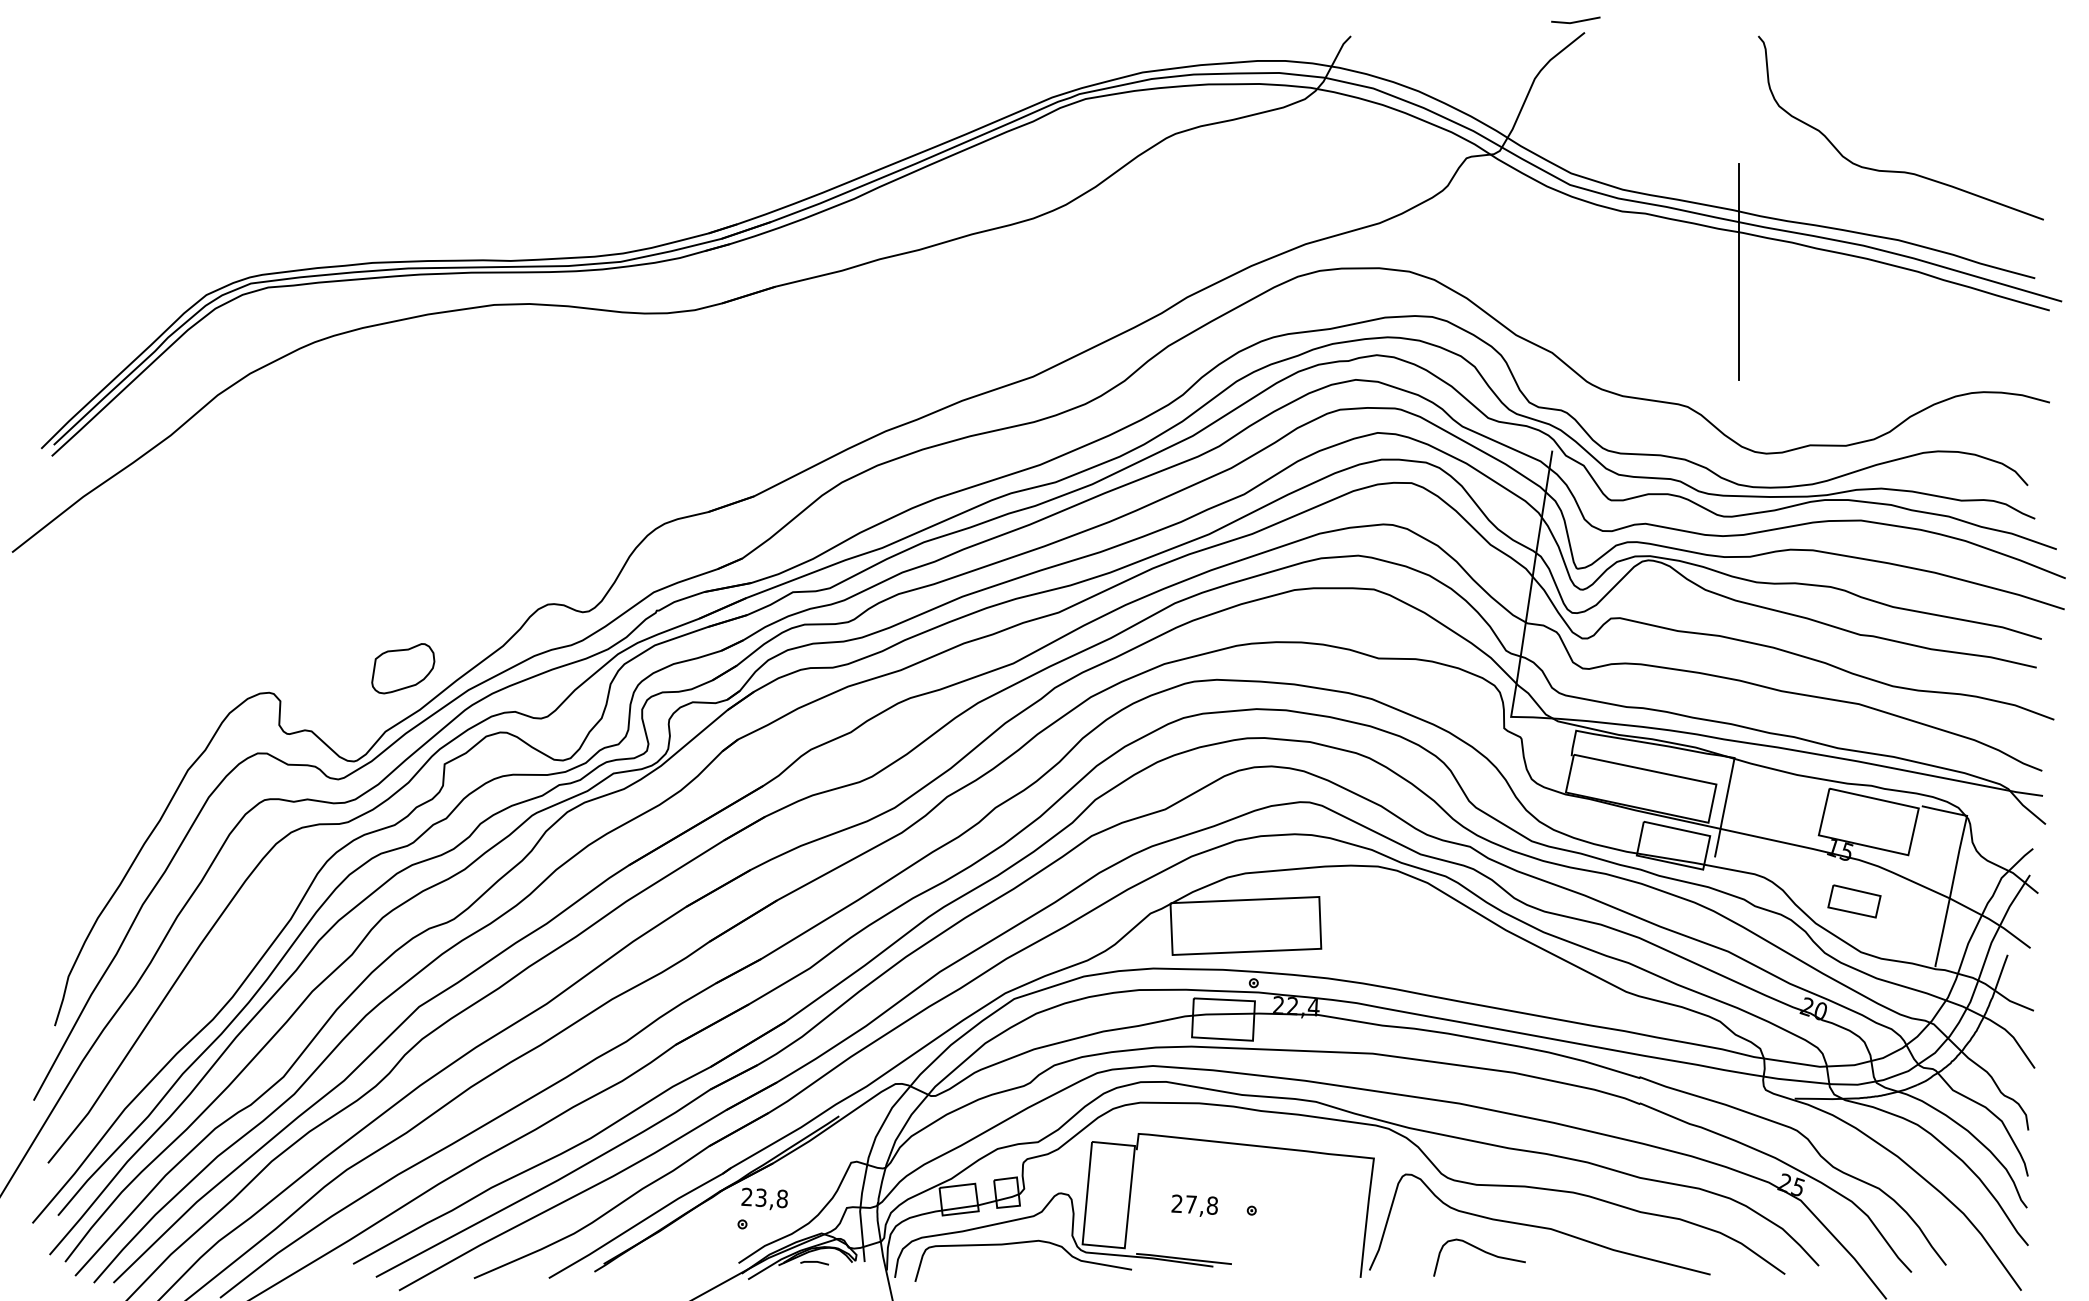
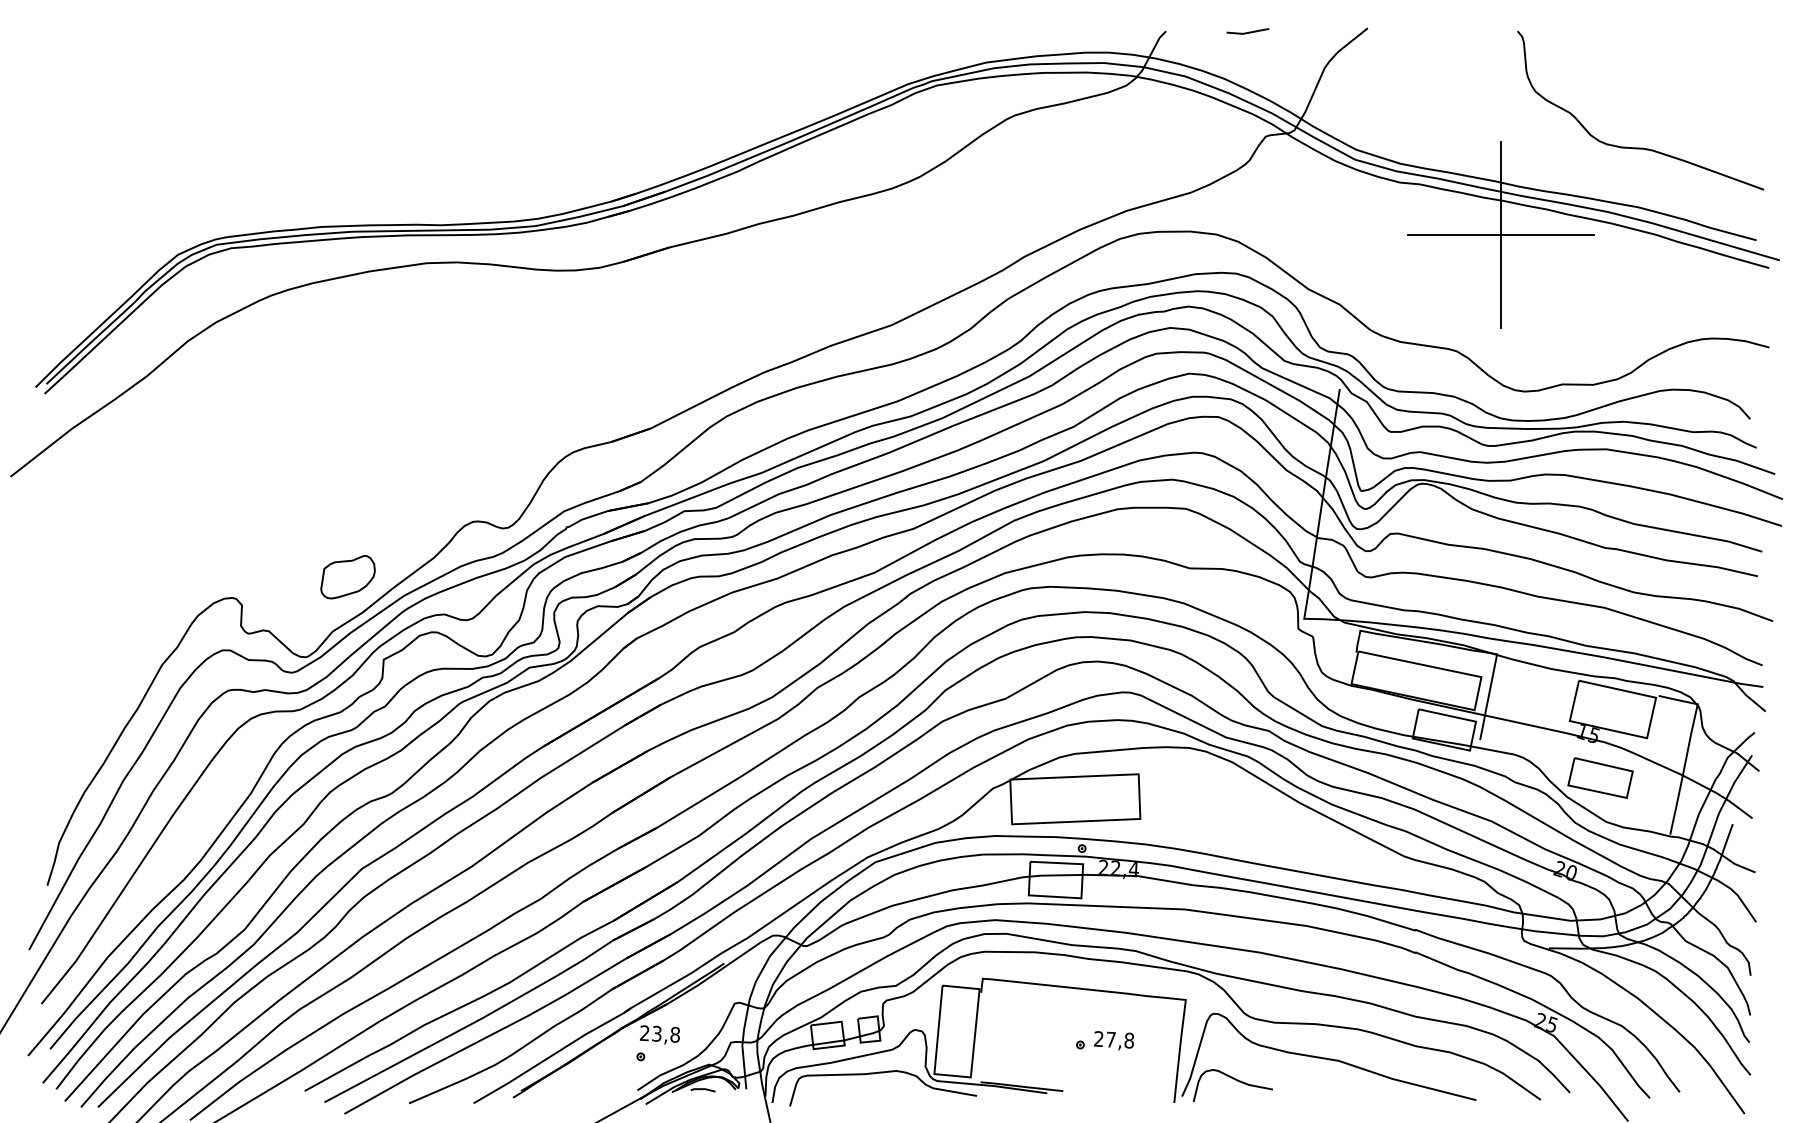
line: (1575, 21) -> (1247, 32), moved
line: (1739, 271) -> (1501, 234), added
part: (1854, 901) -> (1600, 778), size x1.43
text: (1194, 1205) -> (1113, 1040), moved
curve: (1481, 1251) -> (1234, 1080), moved

